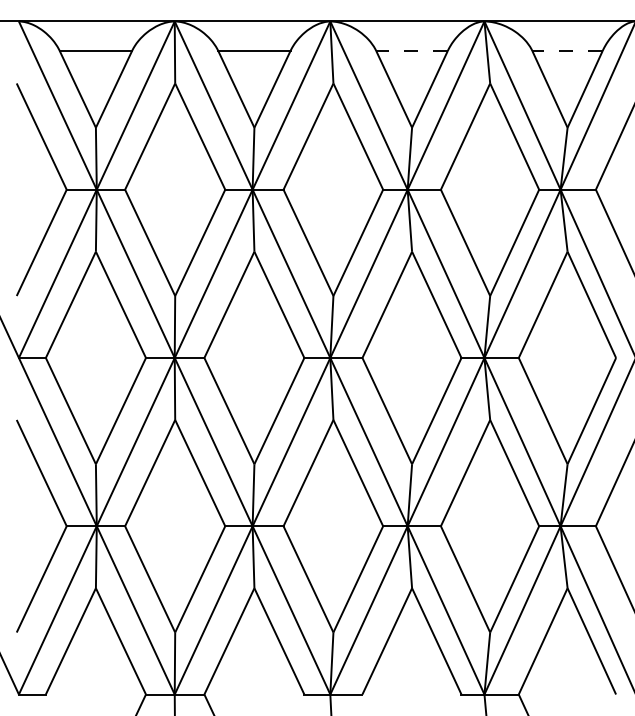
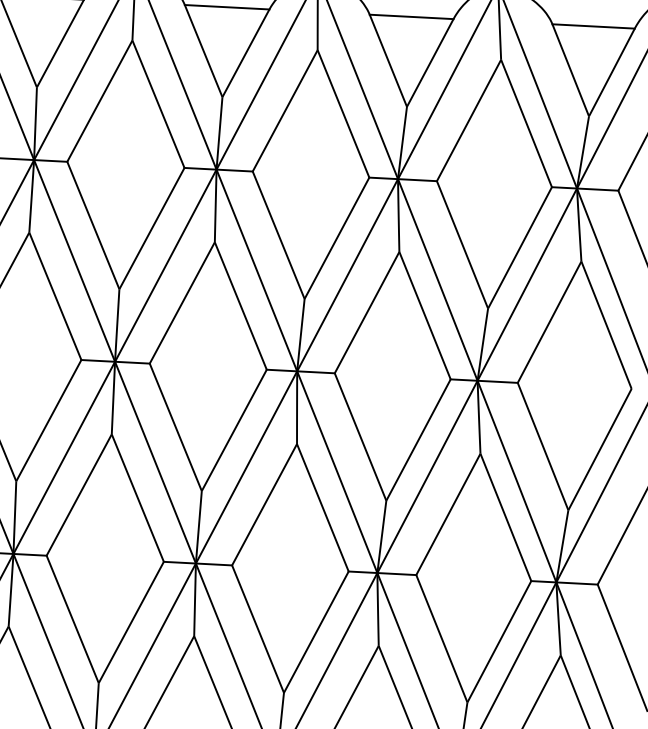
line: (412, 50) -> (412, 16), dashed -> solid
line: (567, 50) -> (593, 25), dashed -> solid

